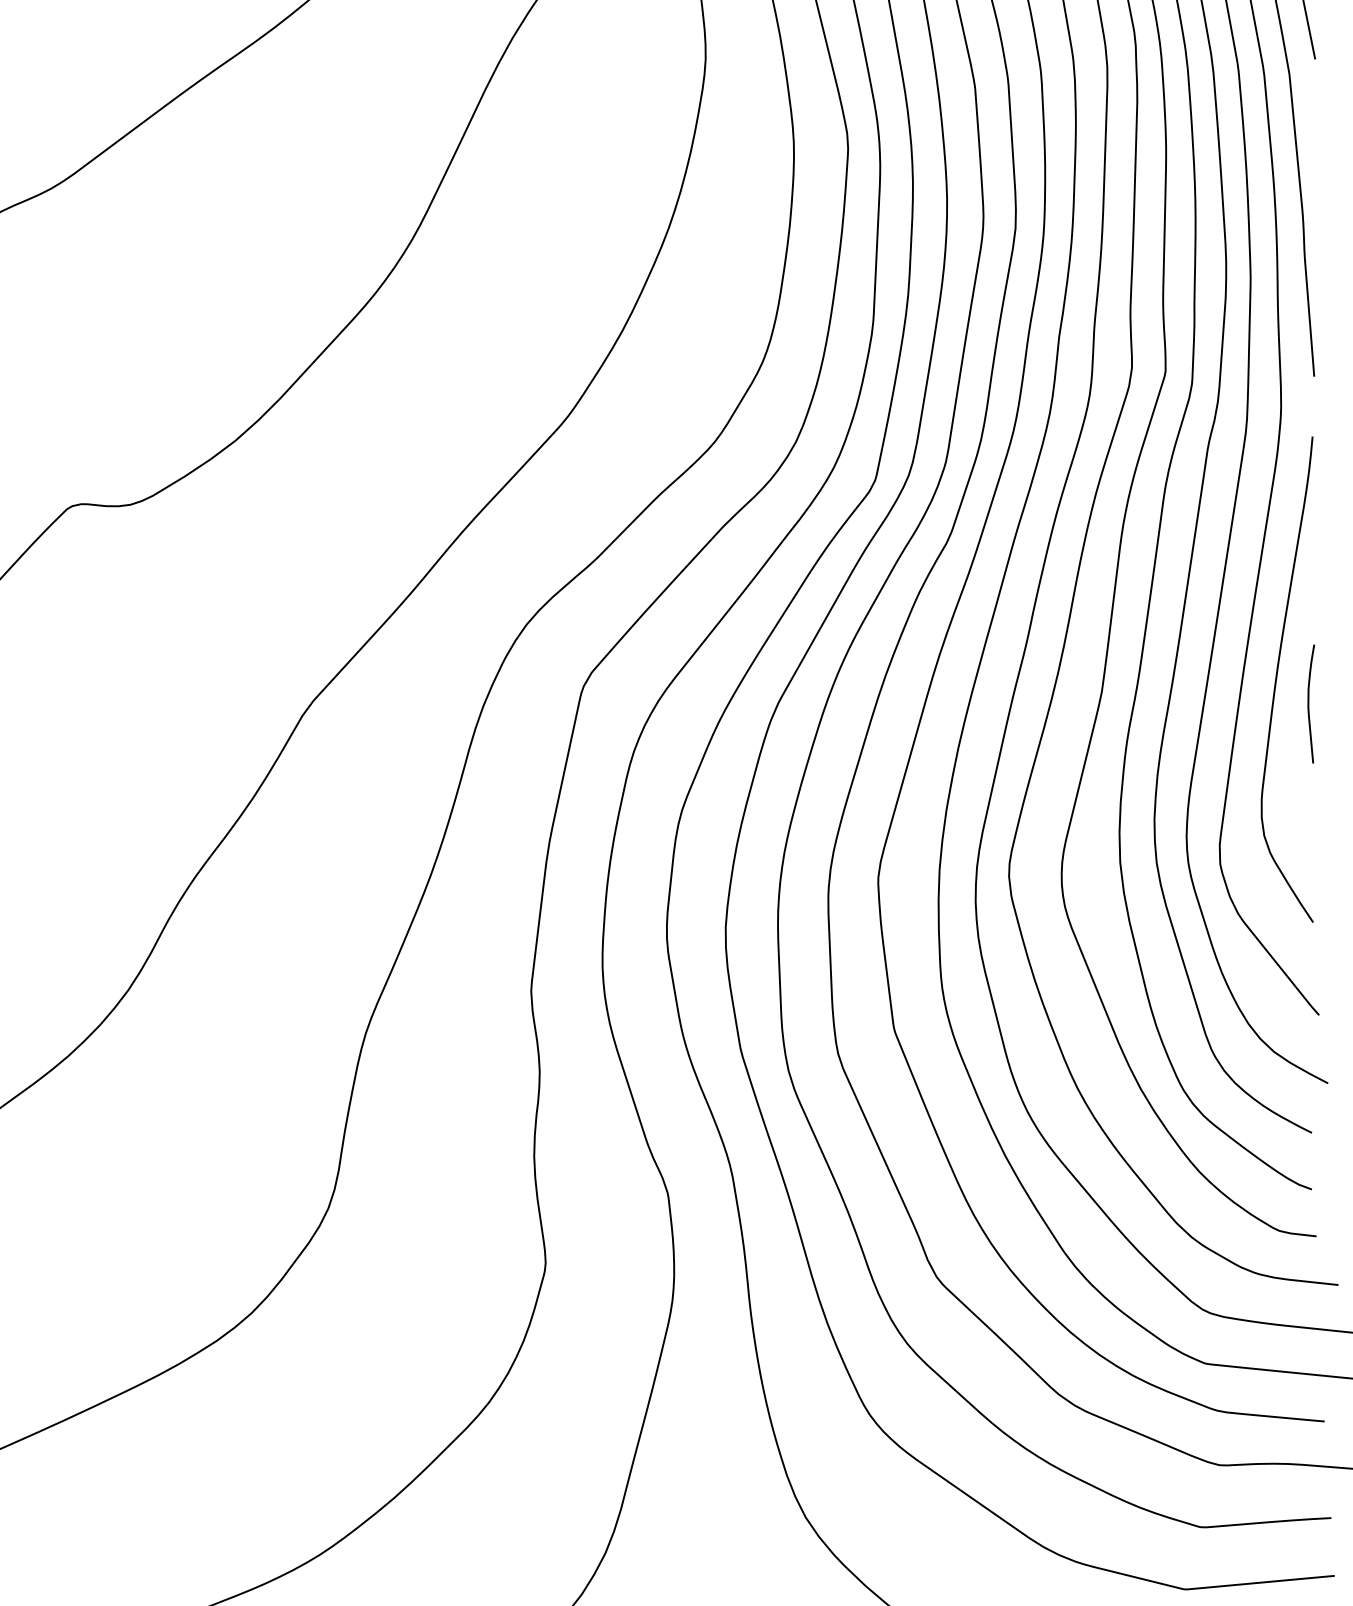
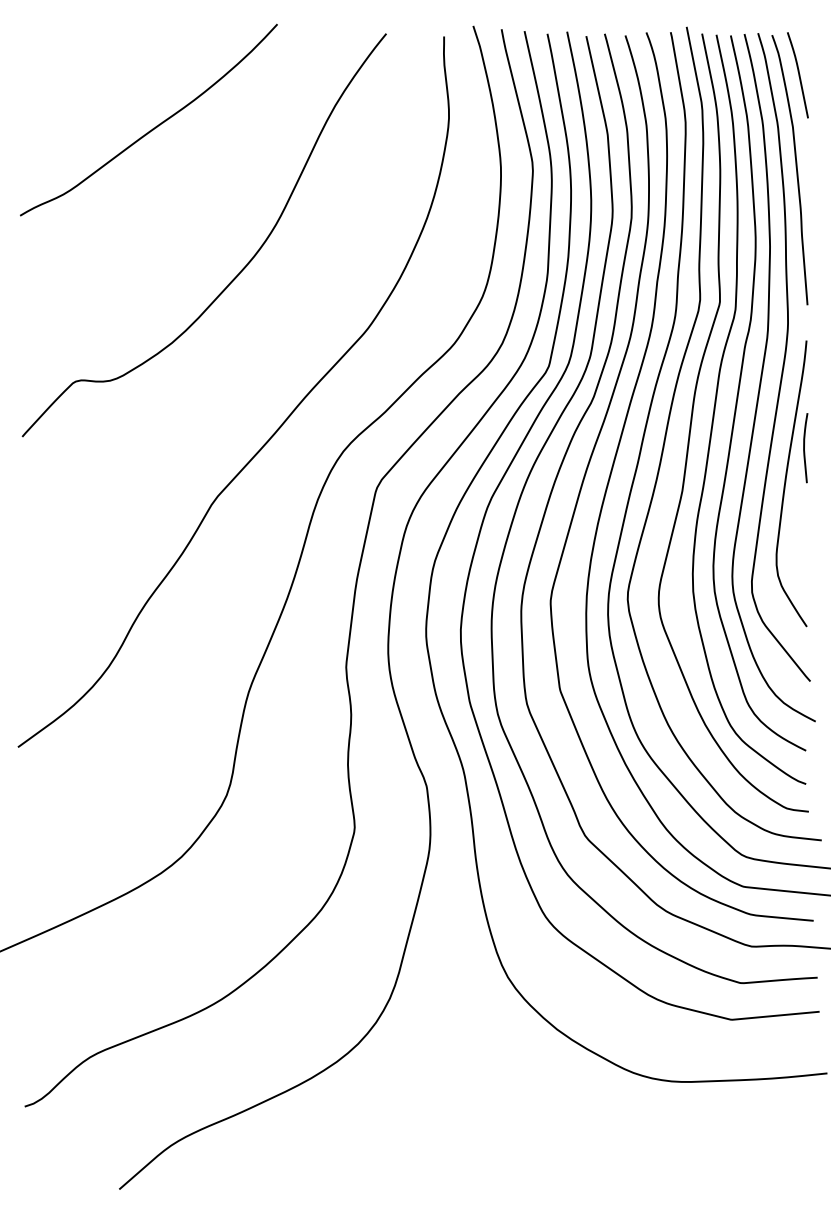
curve: (1309, 704) -> (804, 448), moved

